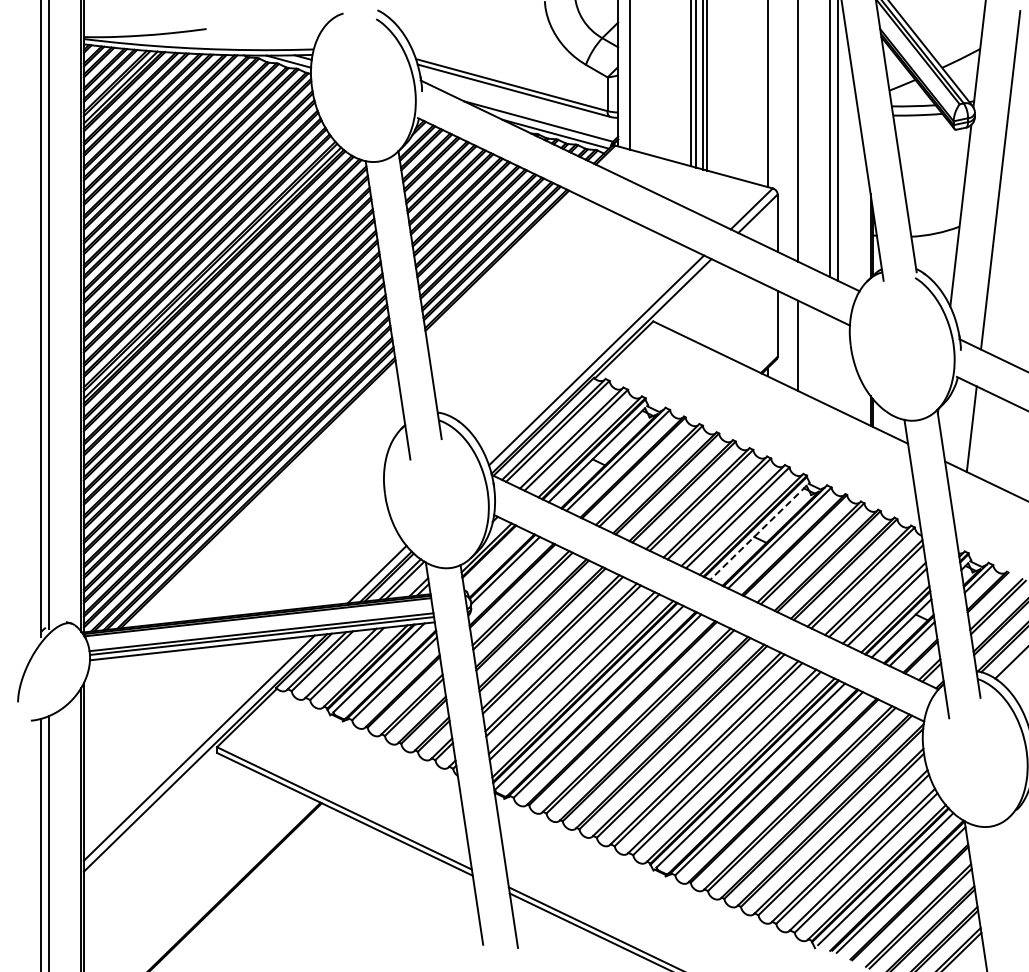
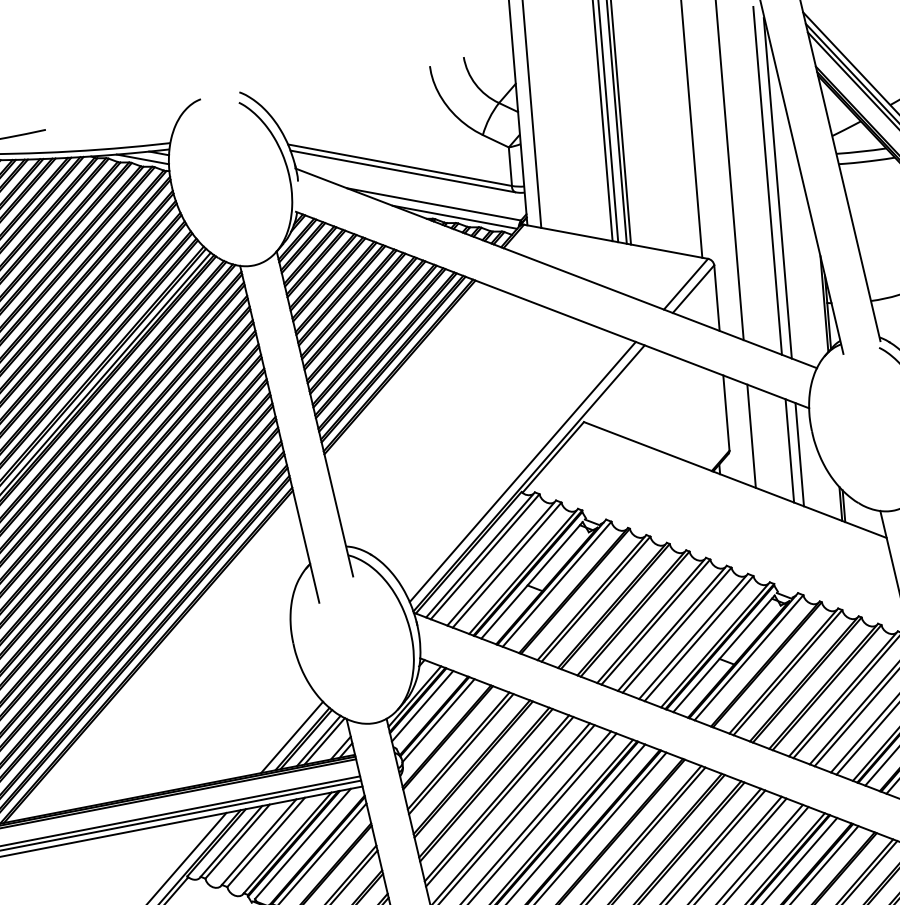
line: (830, 361) -> (790, 451), added
line: (838, 365) -> (799, 455), added
line: (758, 533) -> (724, 654), dashed -> solid
line: (492, 556) -> (422, 705), added

